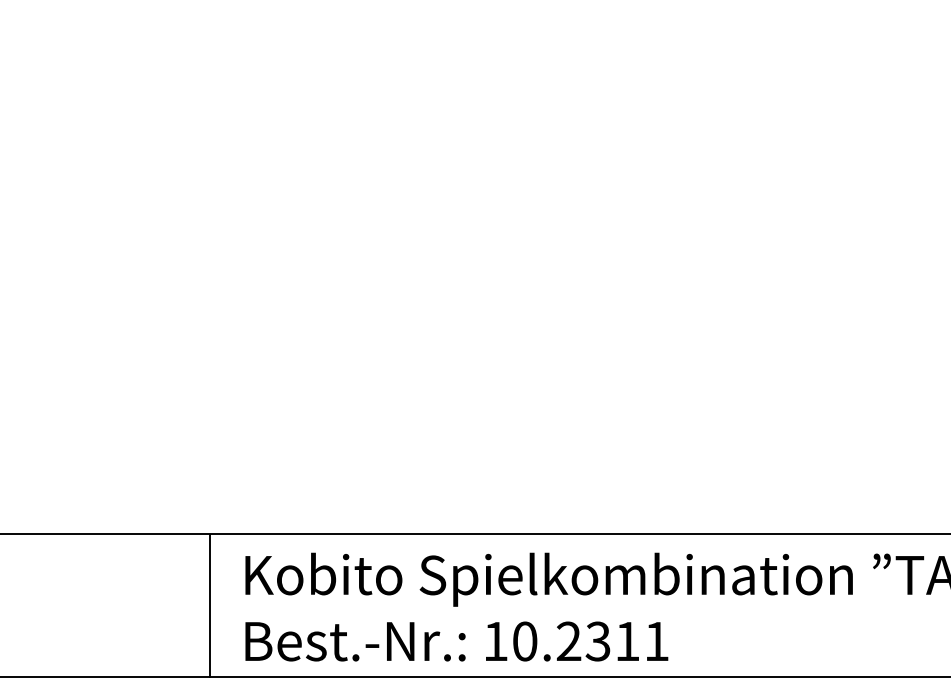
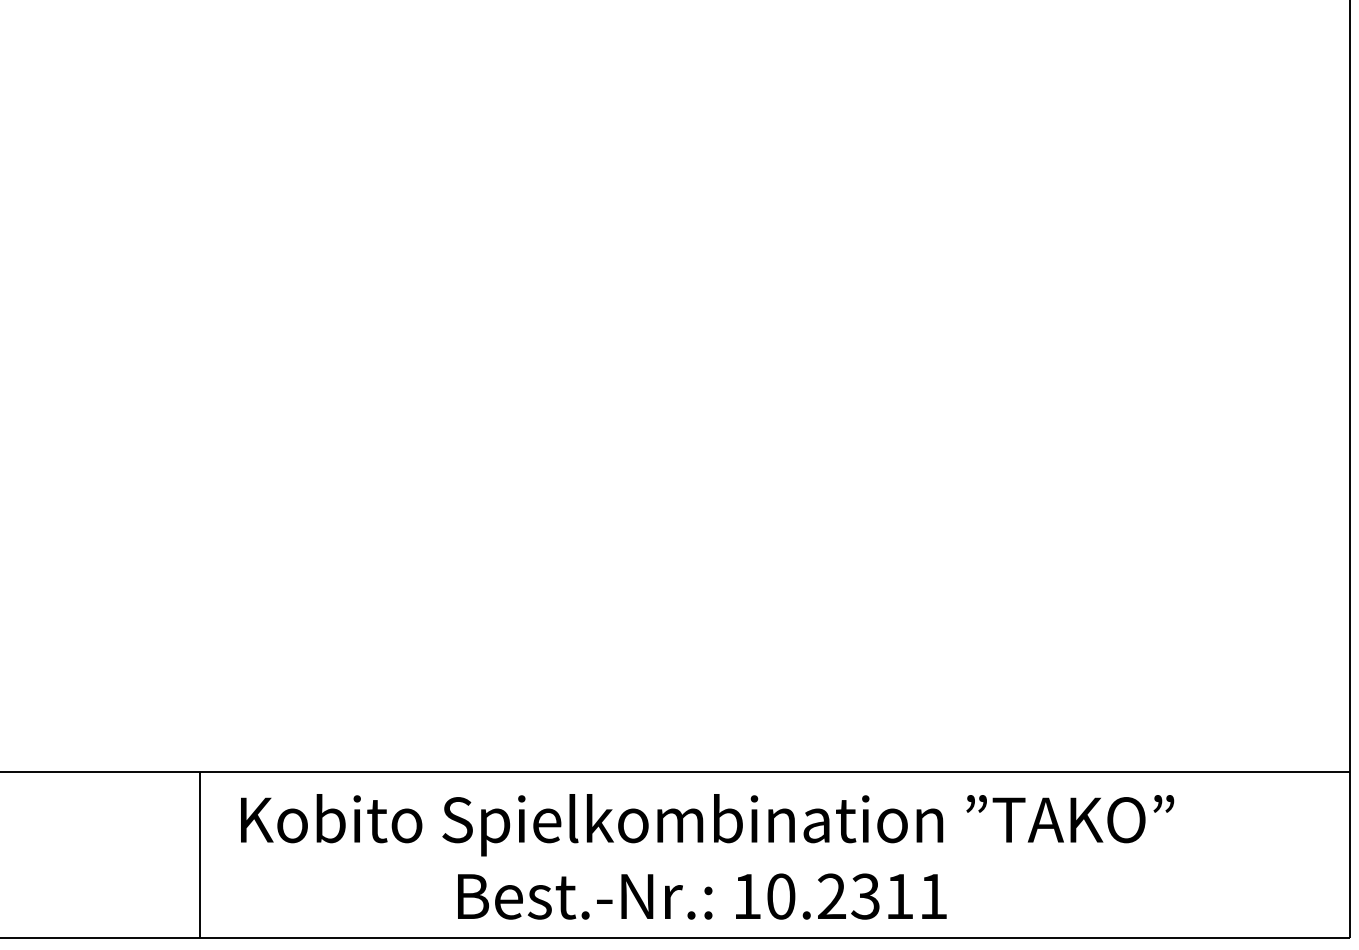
text: (457, 641) -> (702, 896), moved

